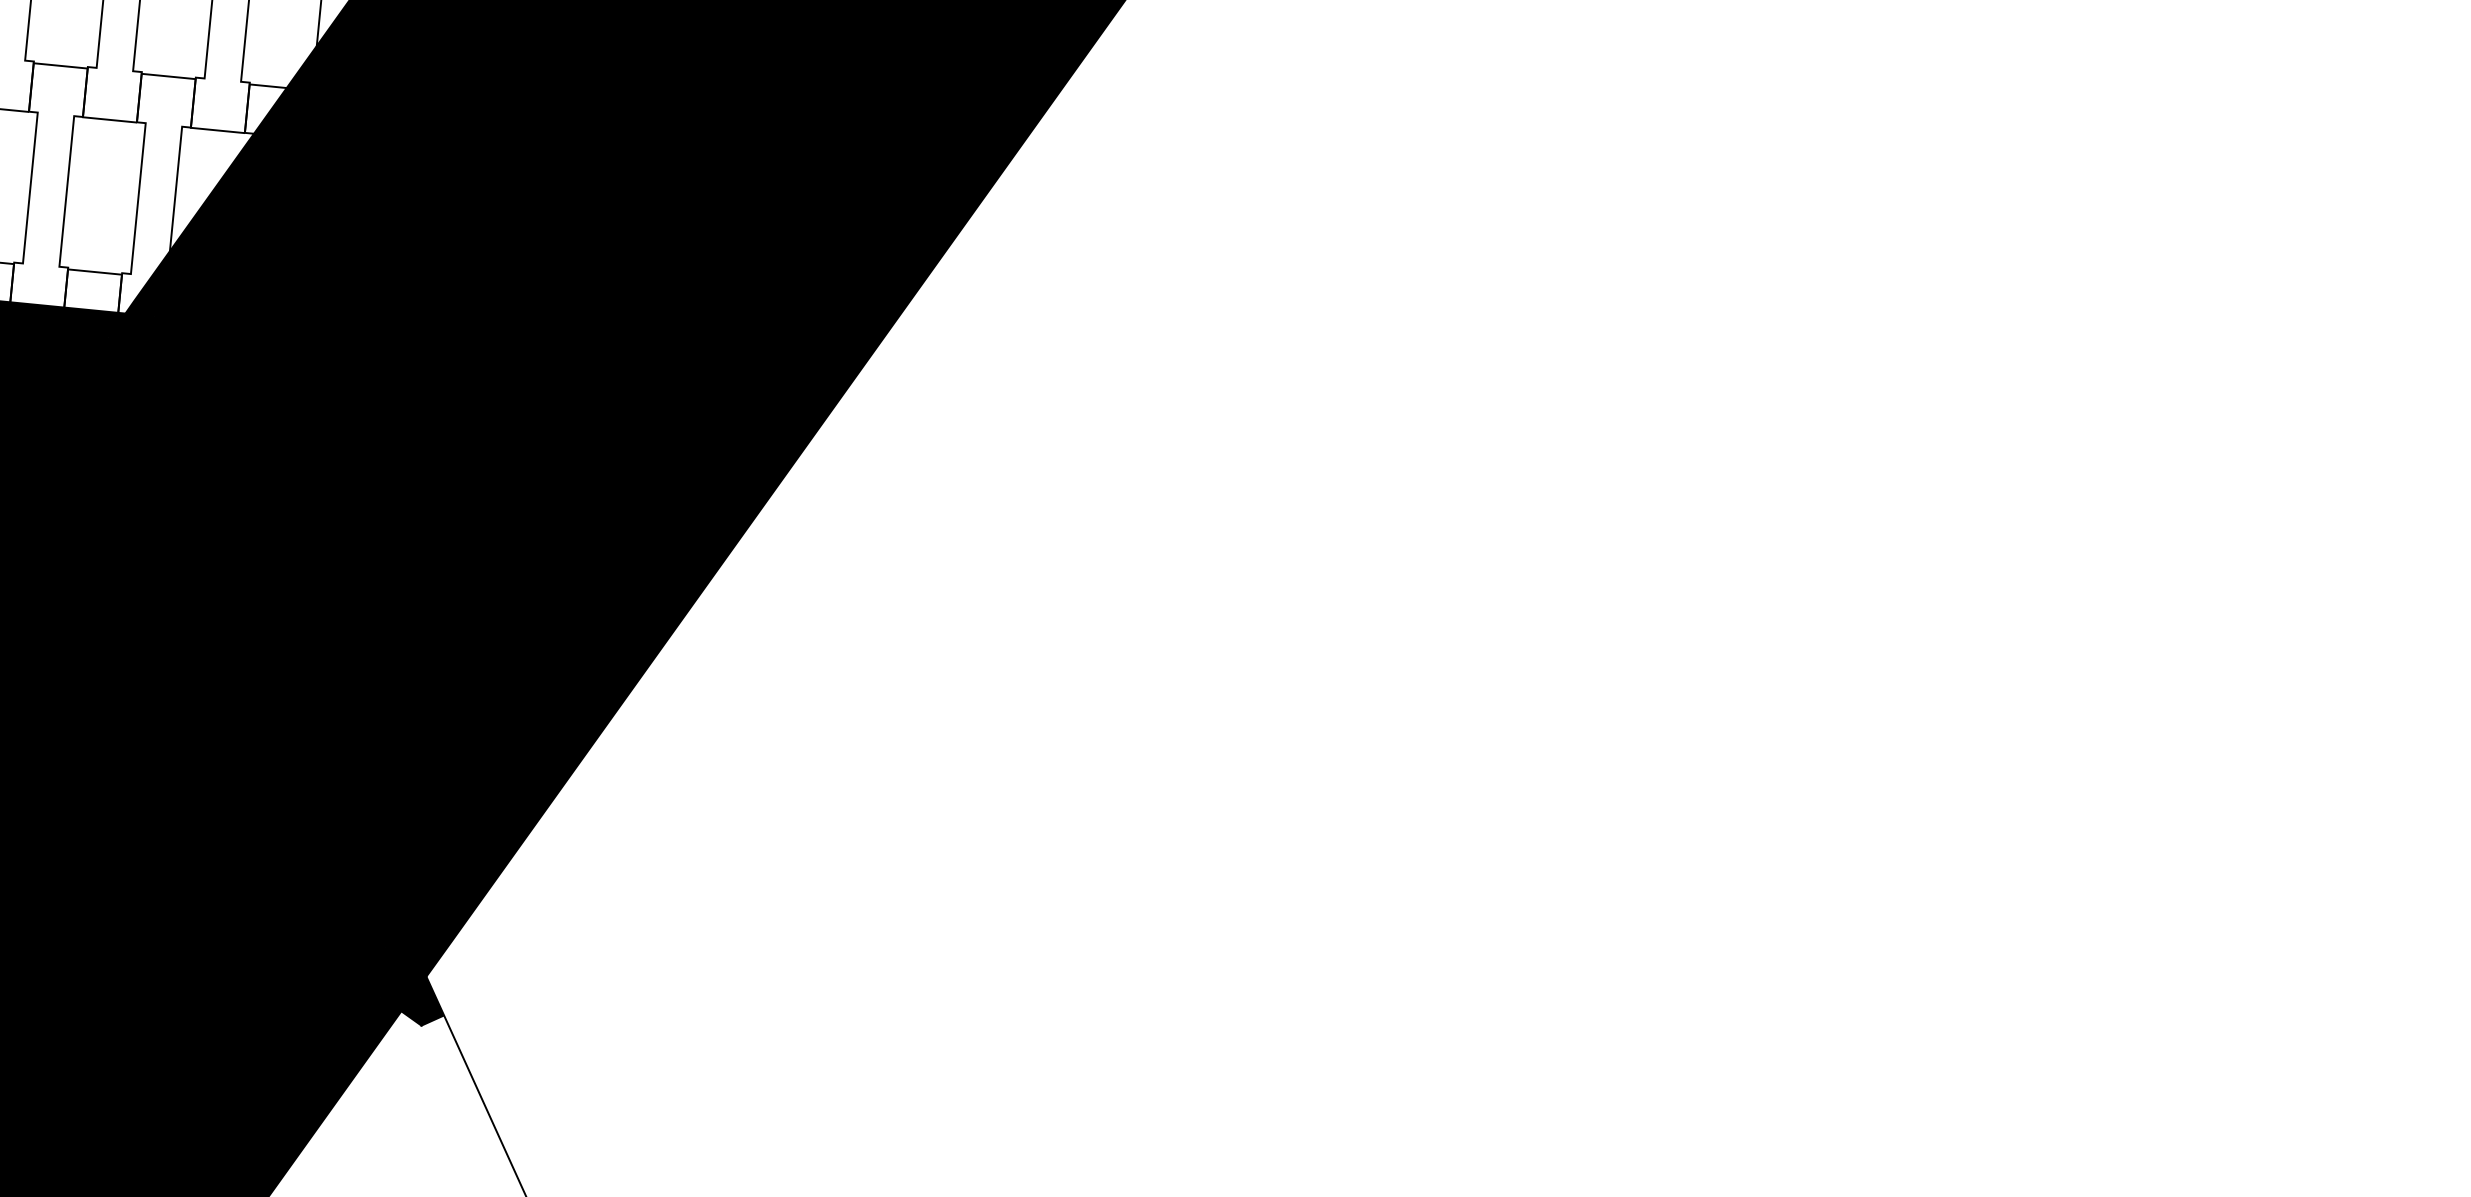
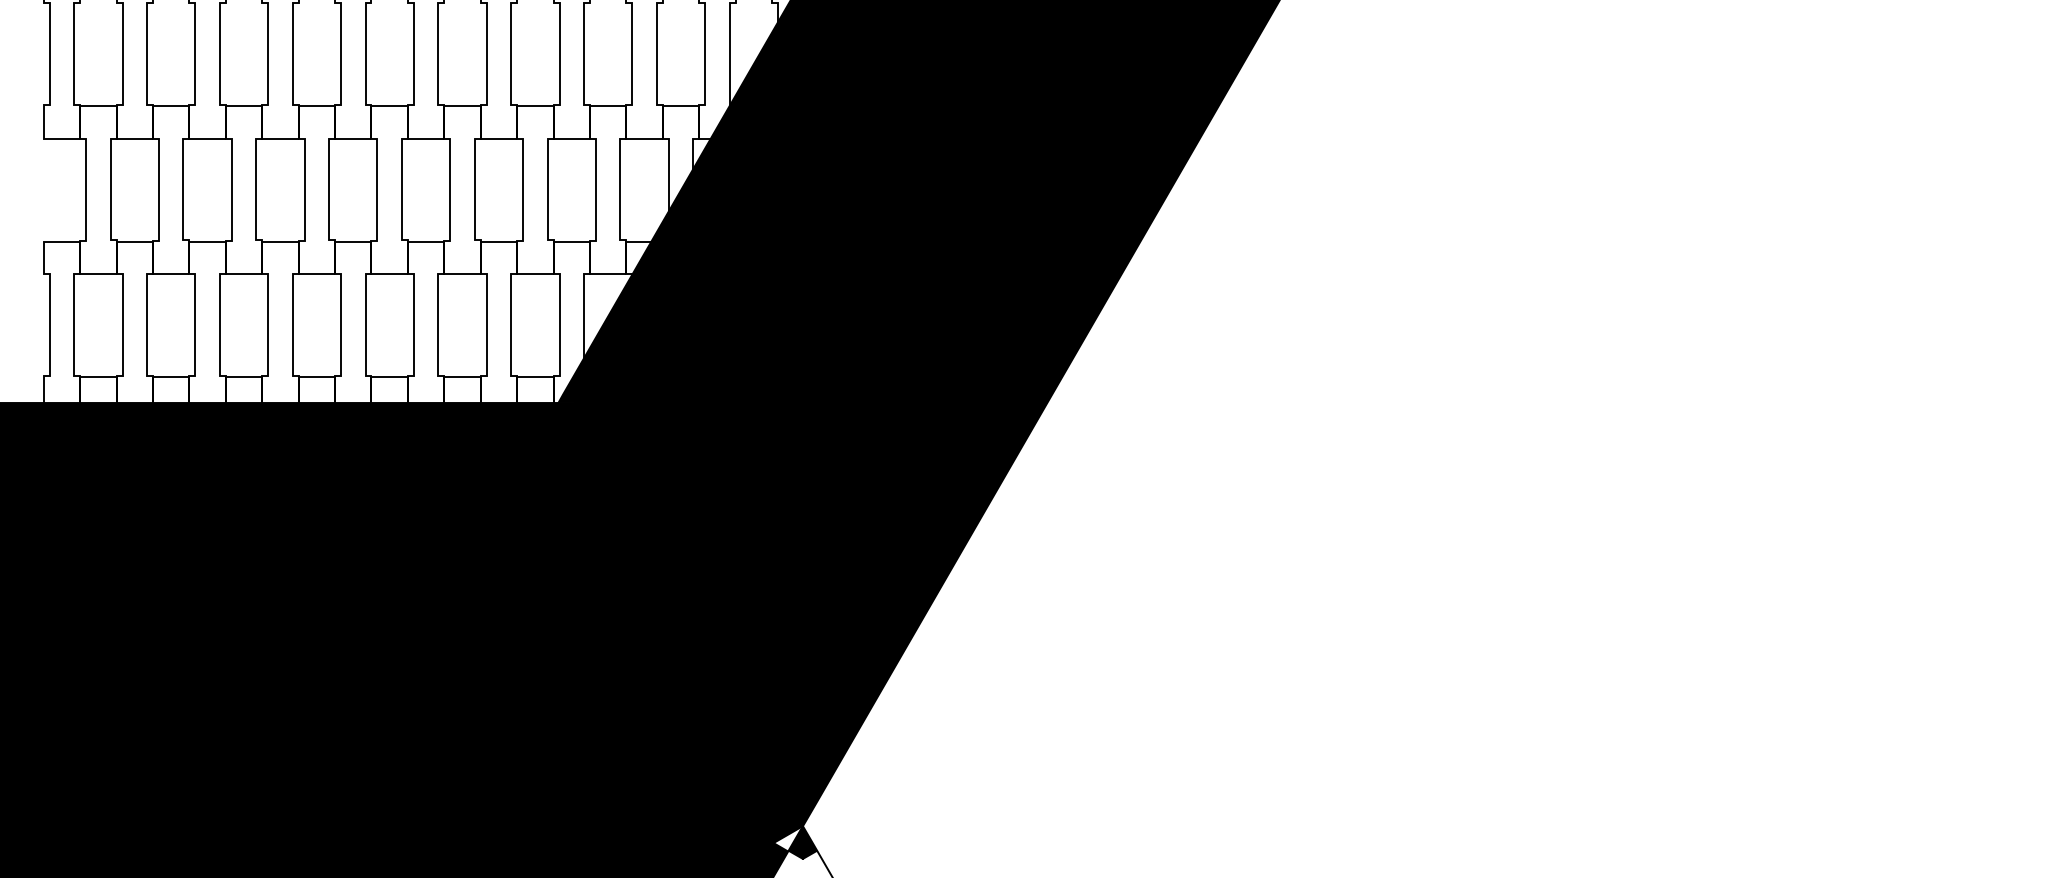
fill: (401, 992) -> (787, 838), removed

